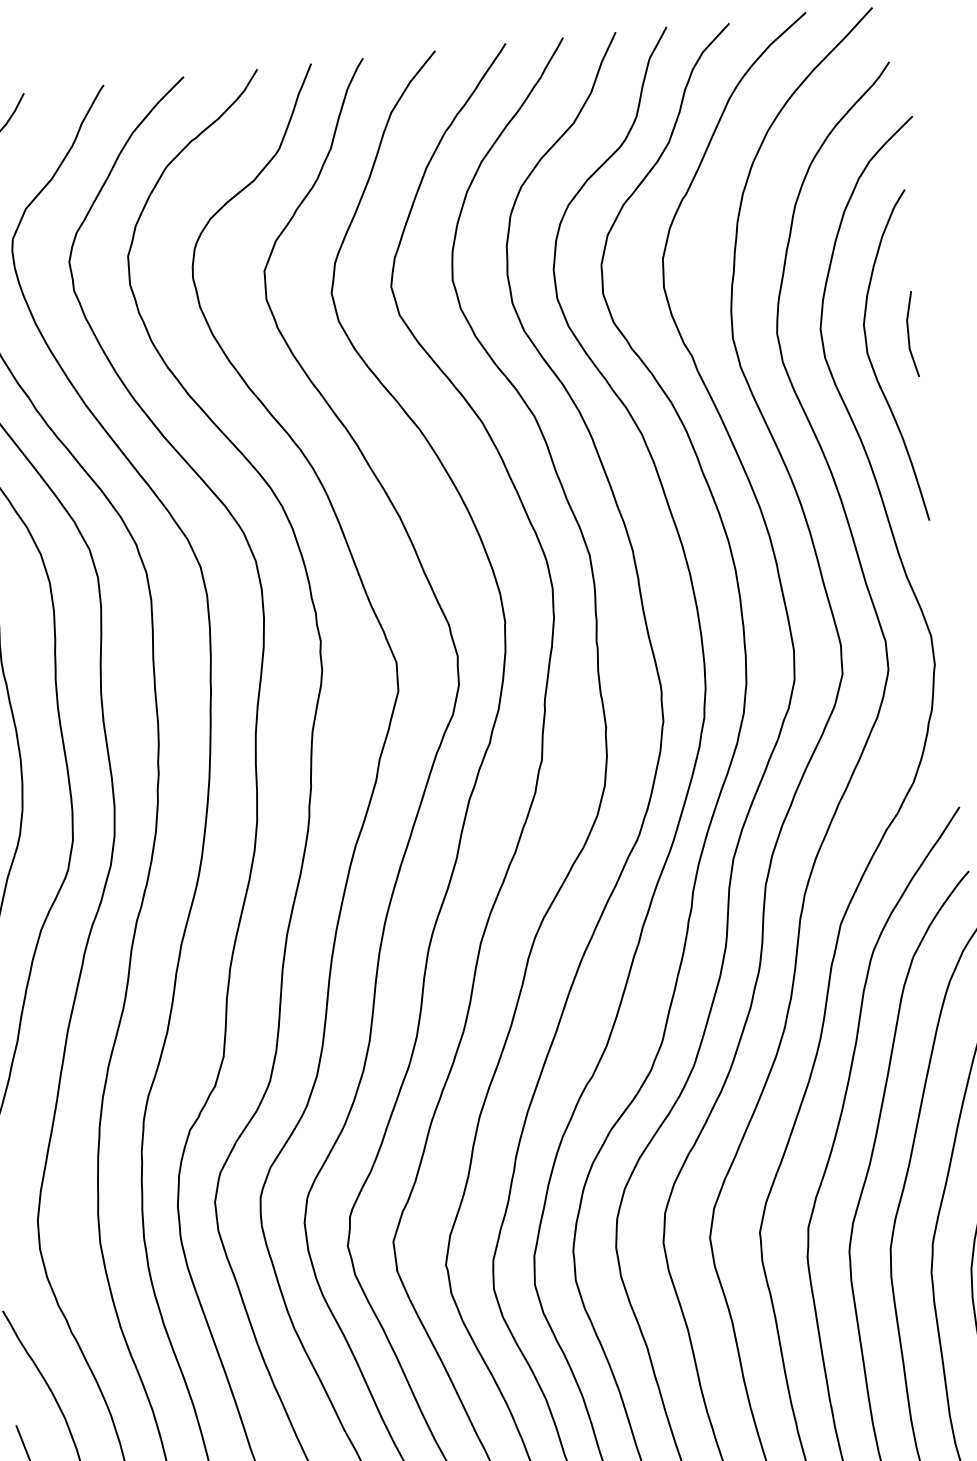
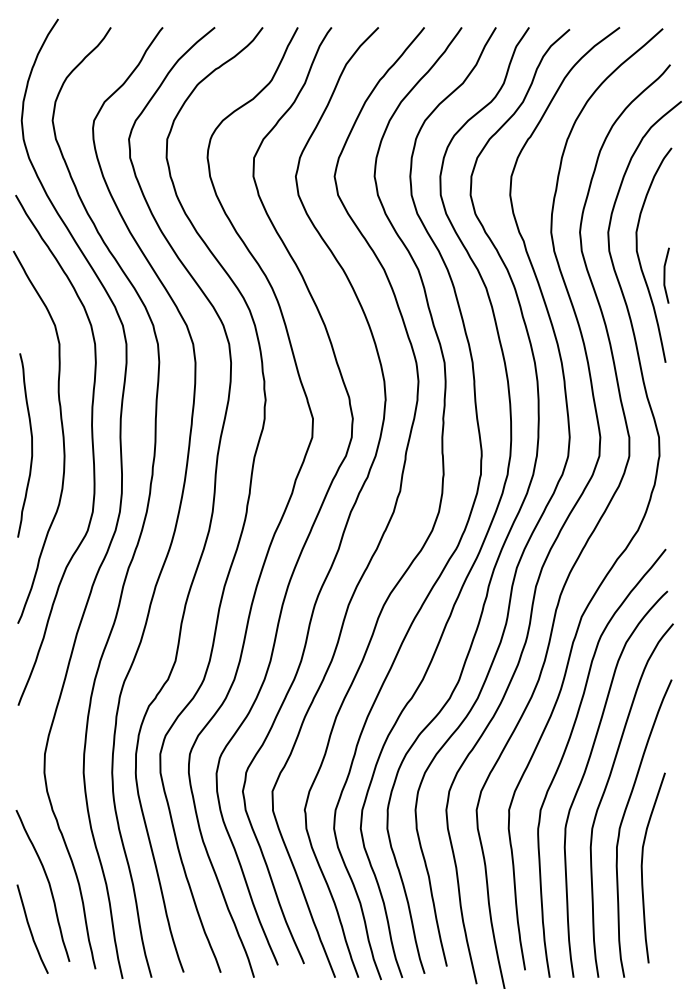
line: (909, 334) -> (665, 275), moved

